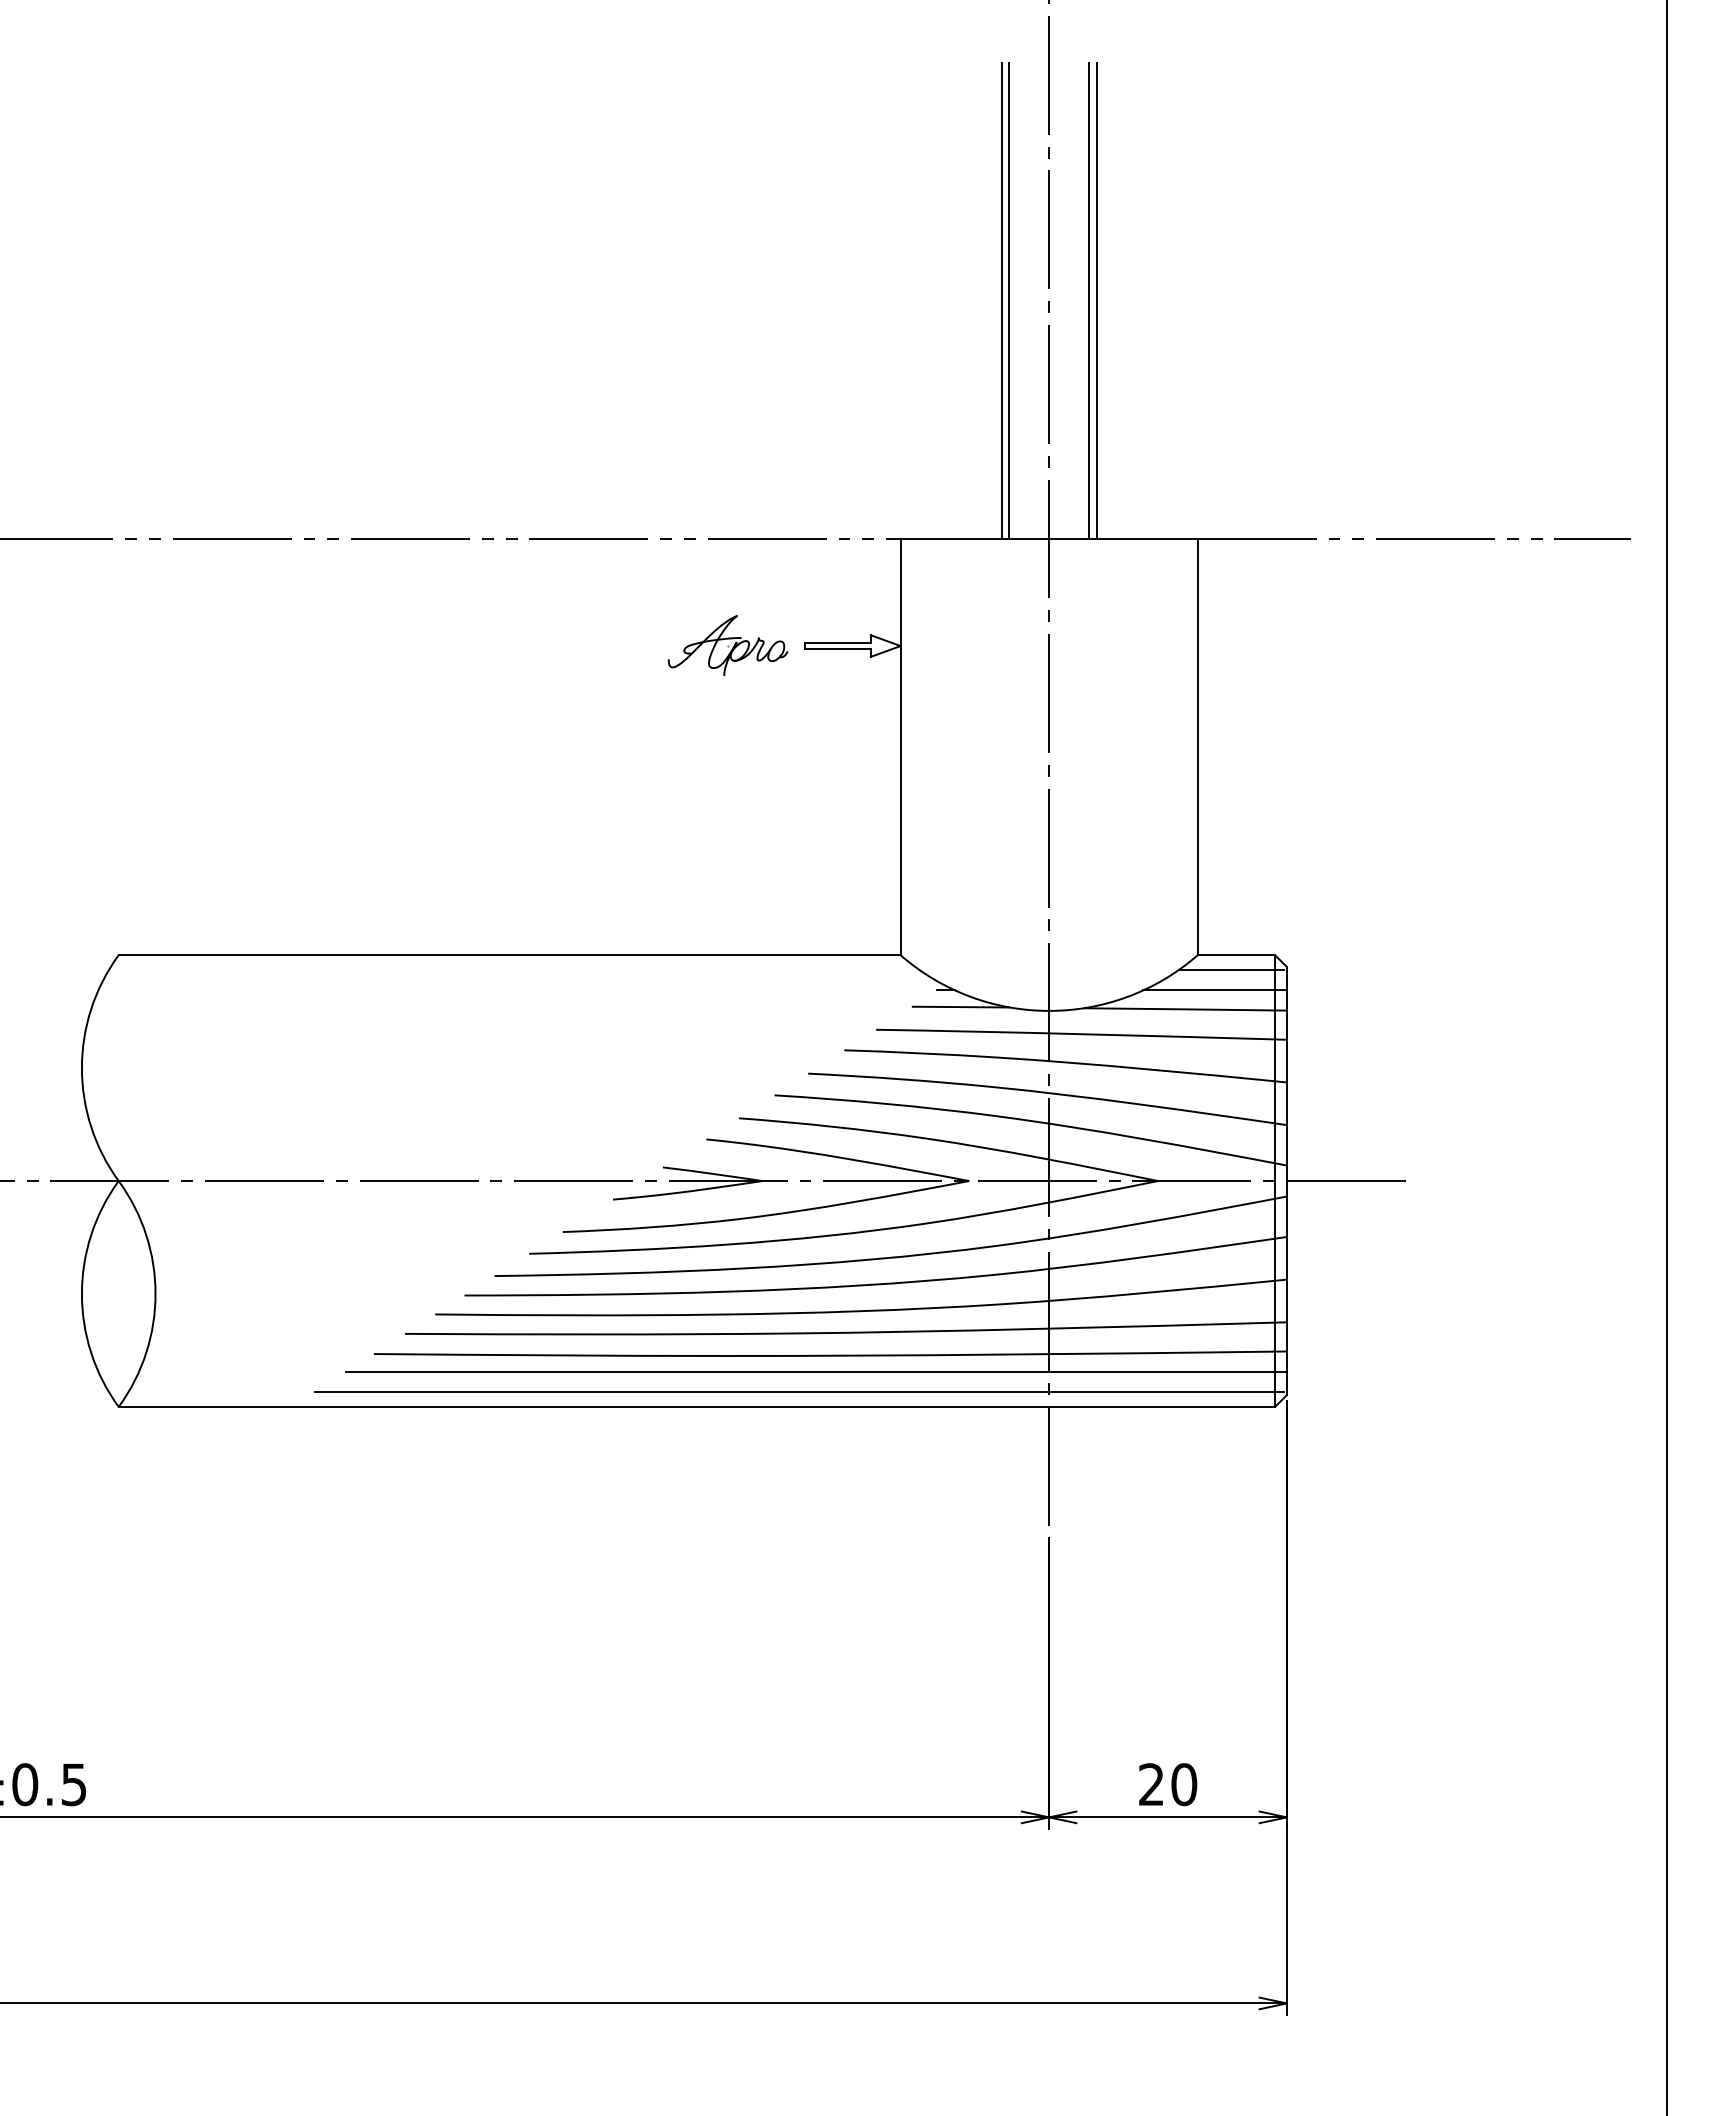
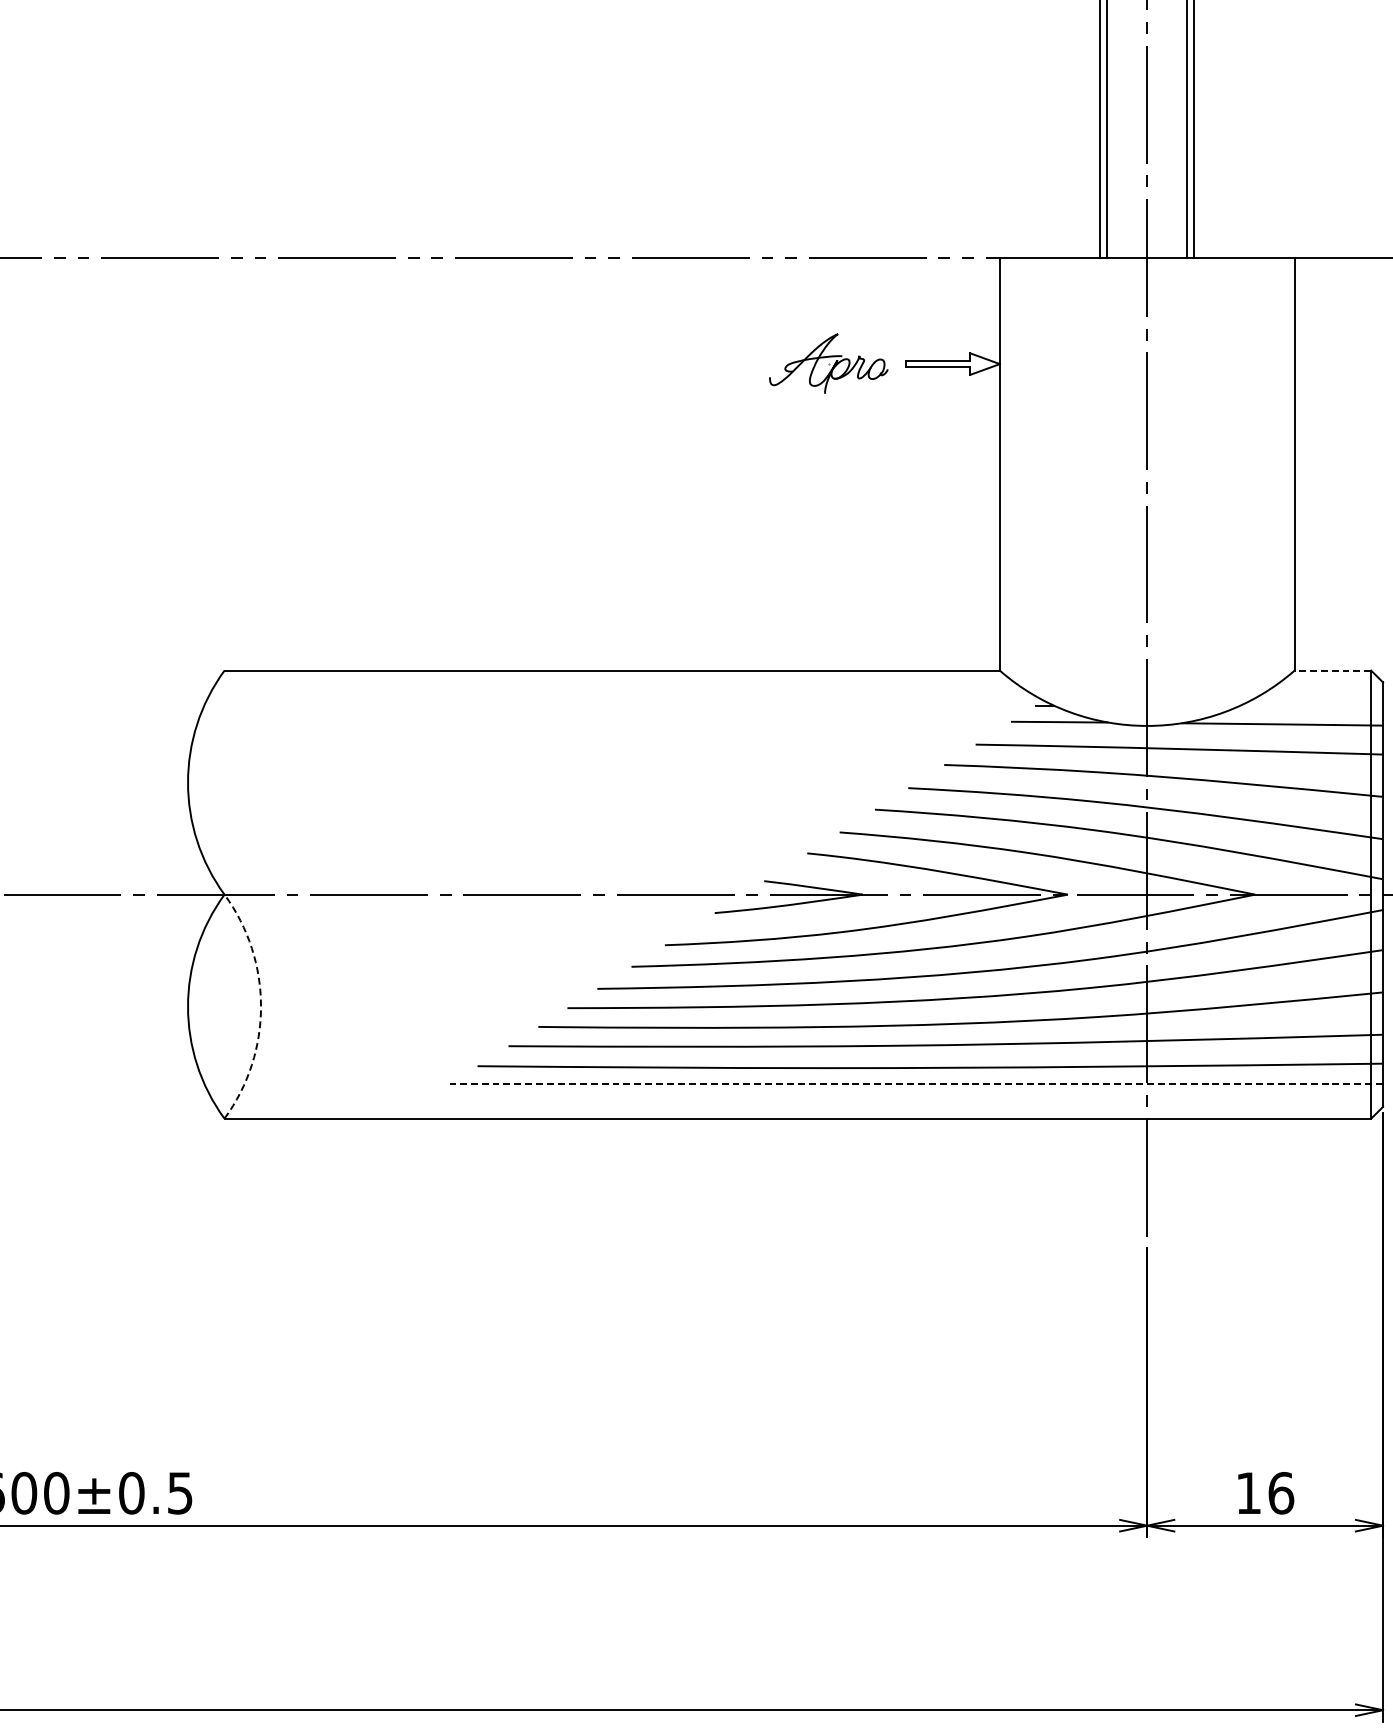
line: (1236, 955) -> (1333, 670), solid -> dashed
line: (1231, 970) -> (1328, 685), removed
line: (1214, 990) -> (1311, 705), removed
arc: (155, 1293) -> (260, 1006), solid -> dashed
line: (816, 1371) -> (916, 1083), solid -> dashed
line: (799, 1391) -> (899, 1103), removed
text: (1168, 1784) -> (1265, 1493), 20 -> 16

